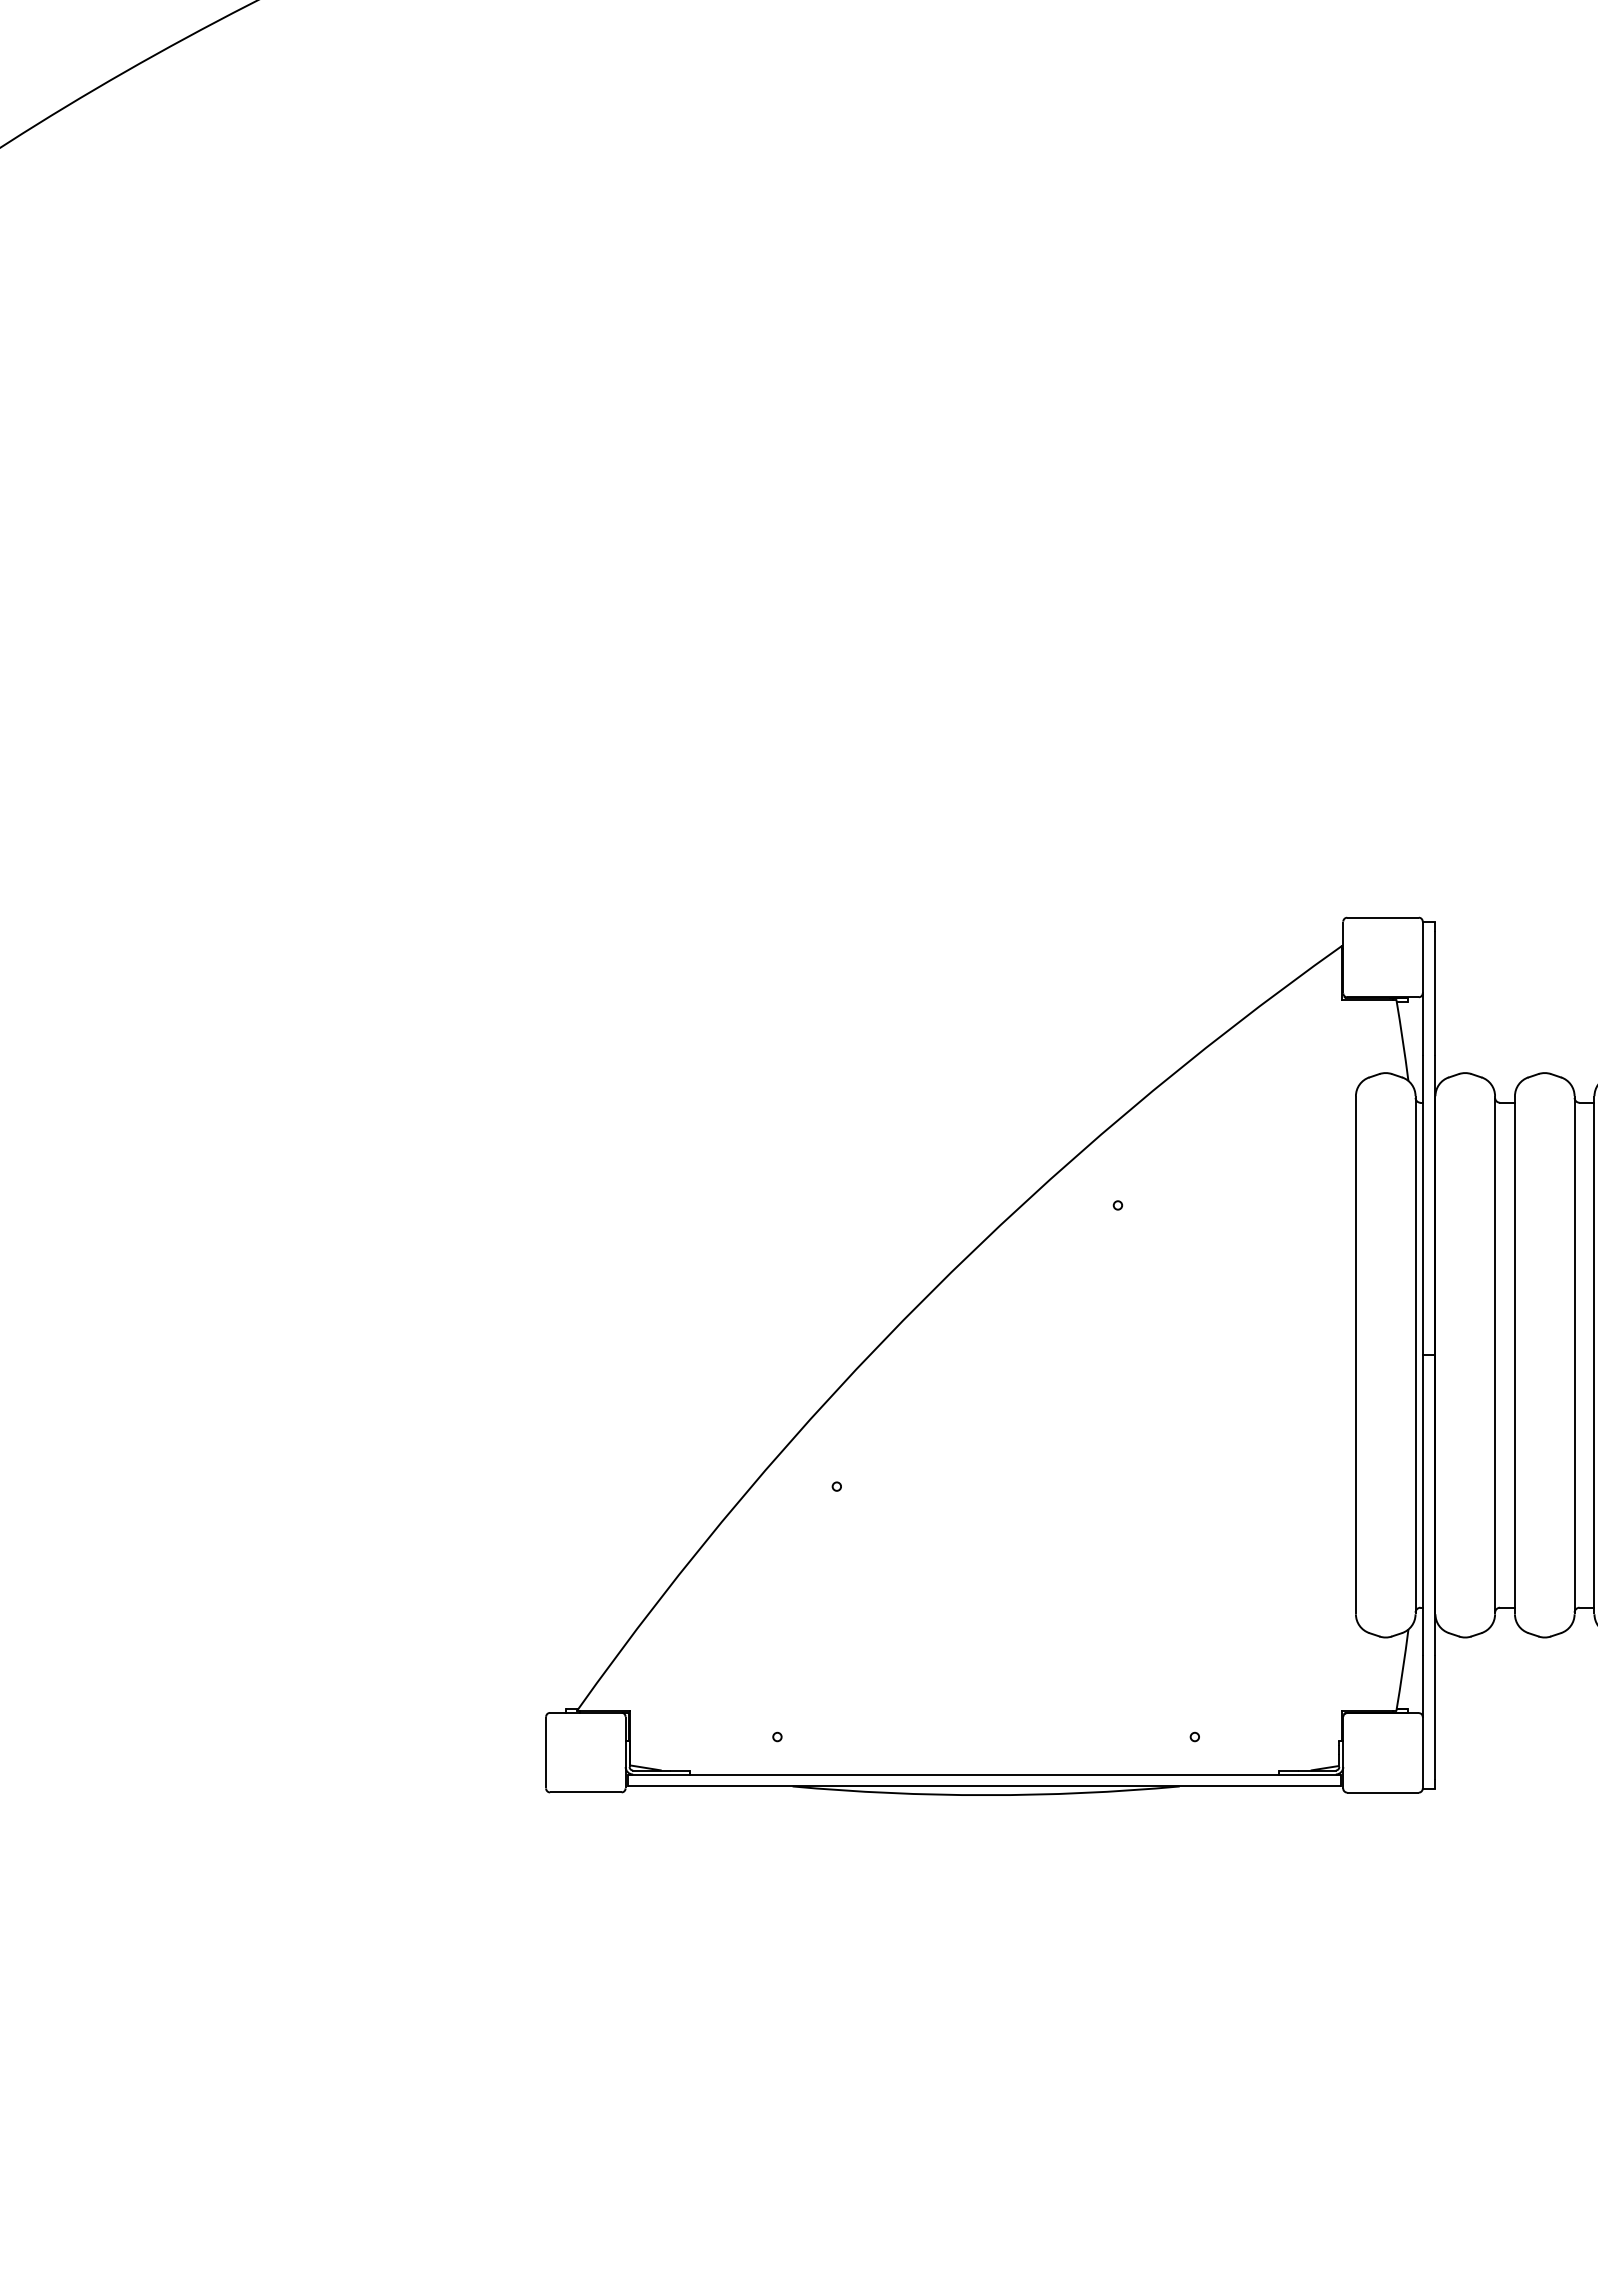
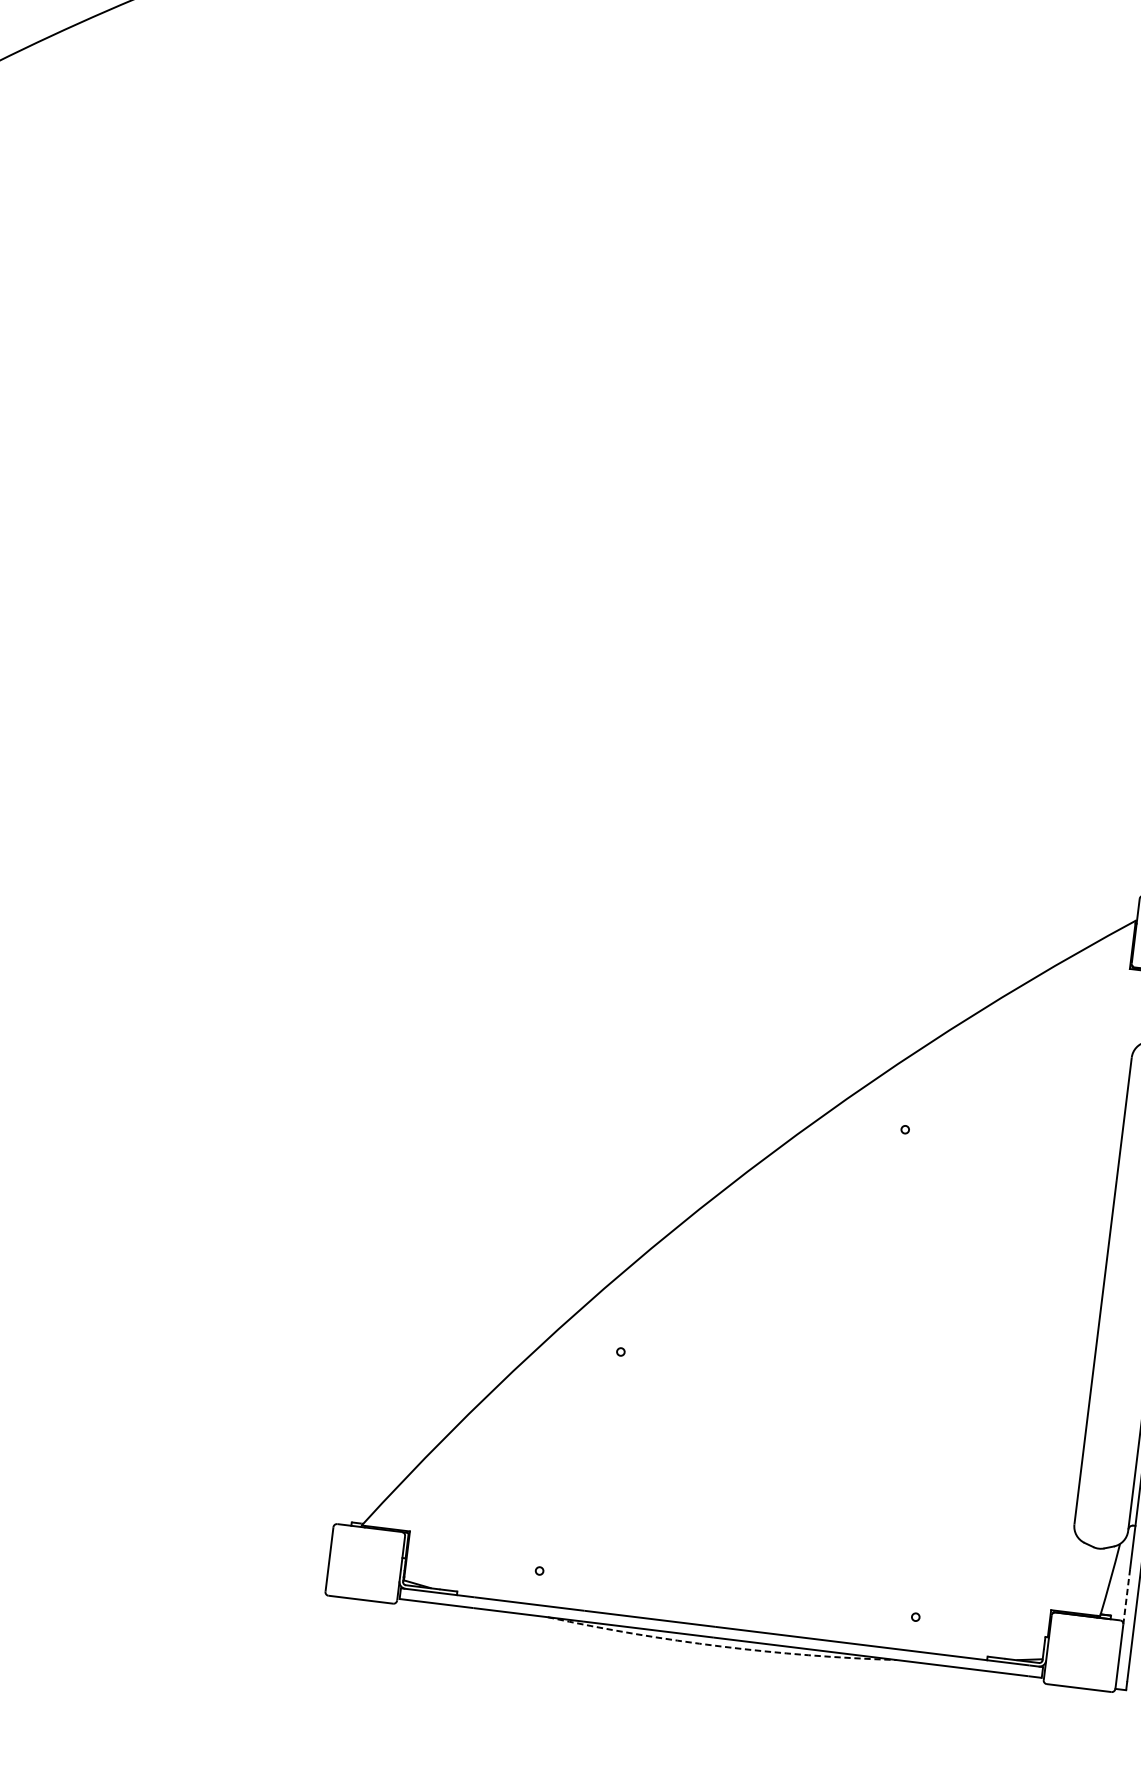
line: (1422, 1686) -> (1126, 1596), solid -> dashed
arc: (986, 1795) -> (721, 1646), solid -> dashed

